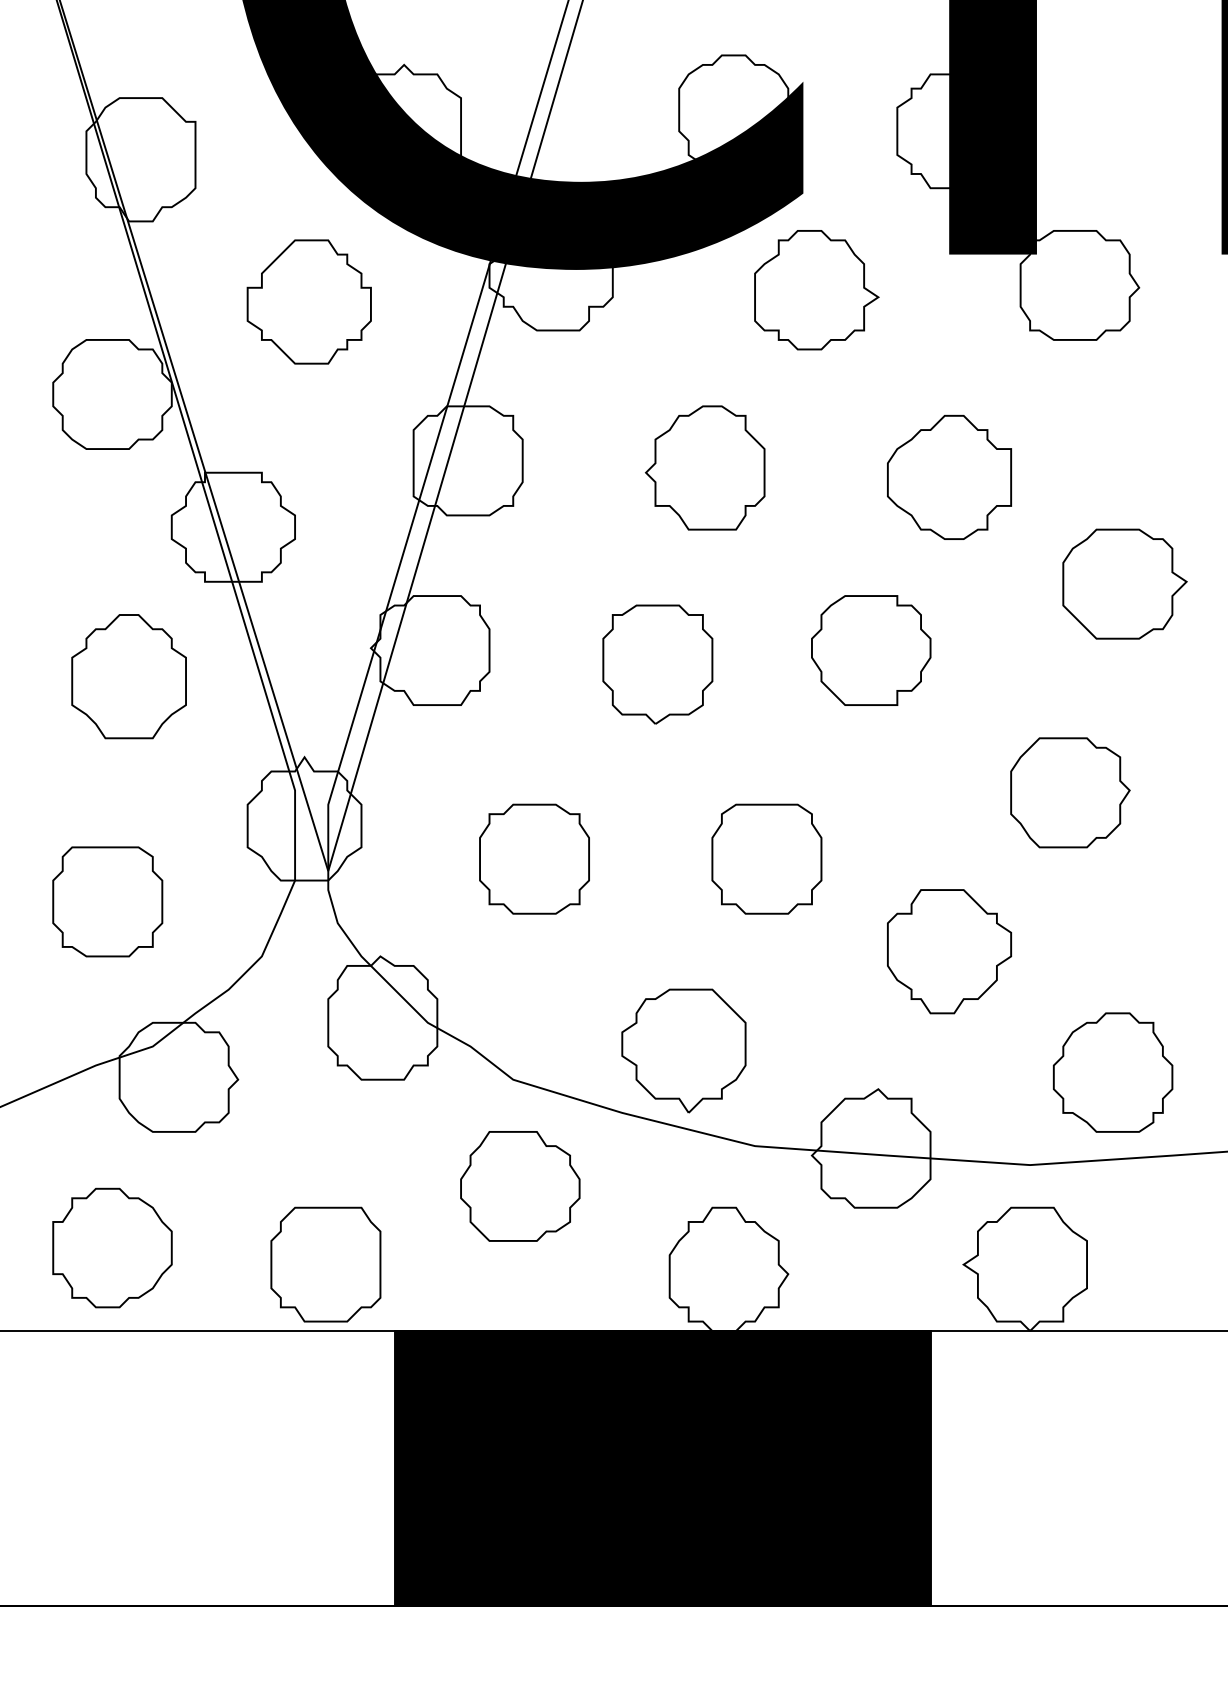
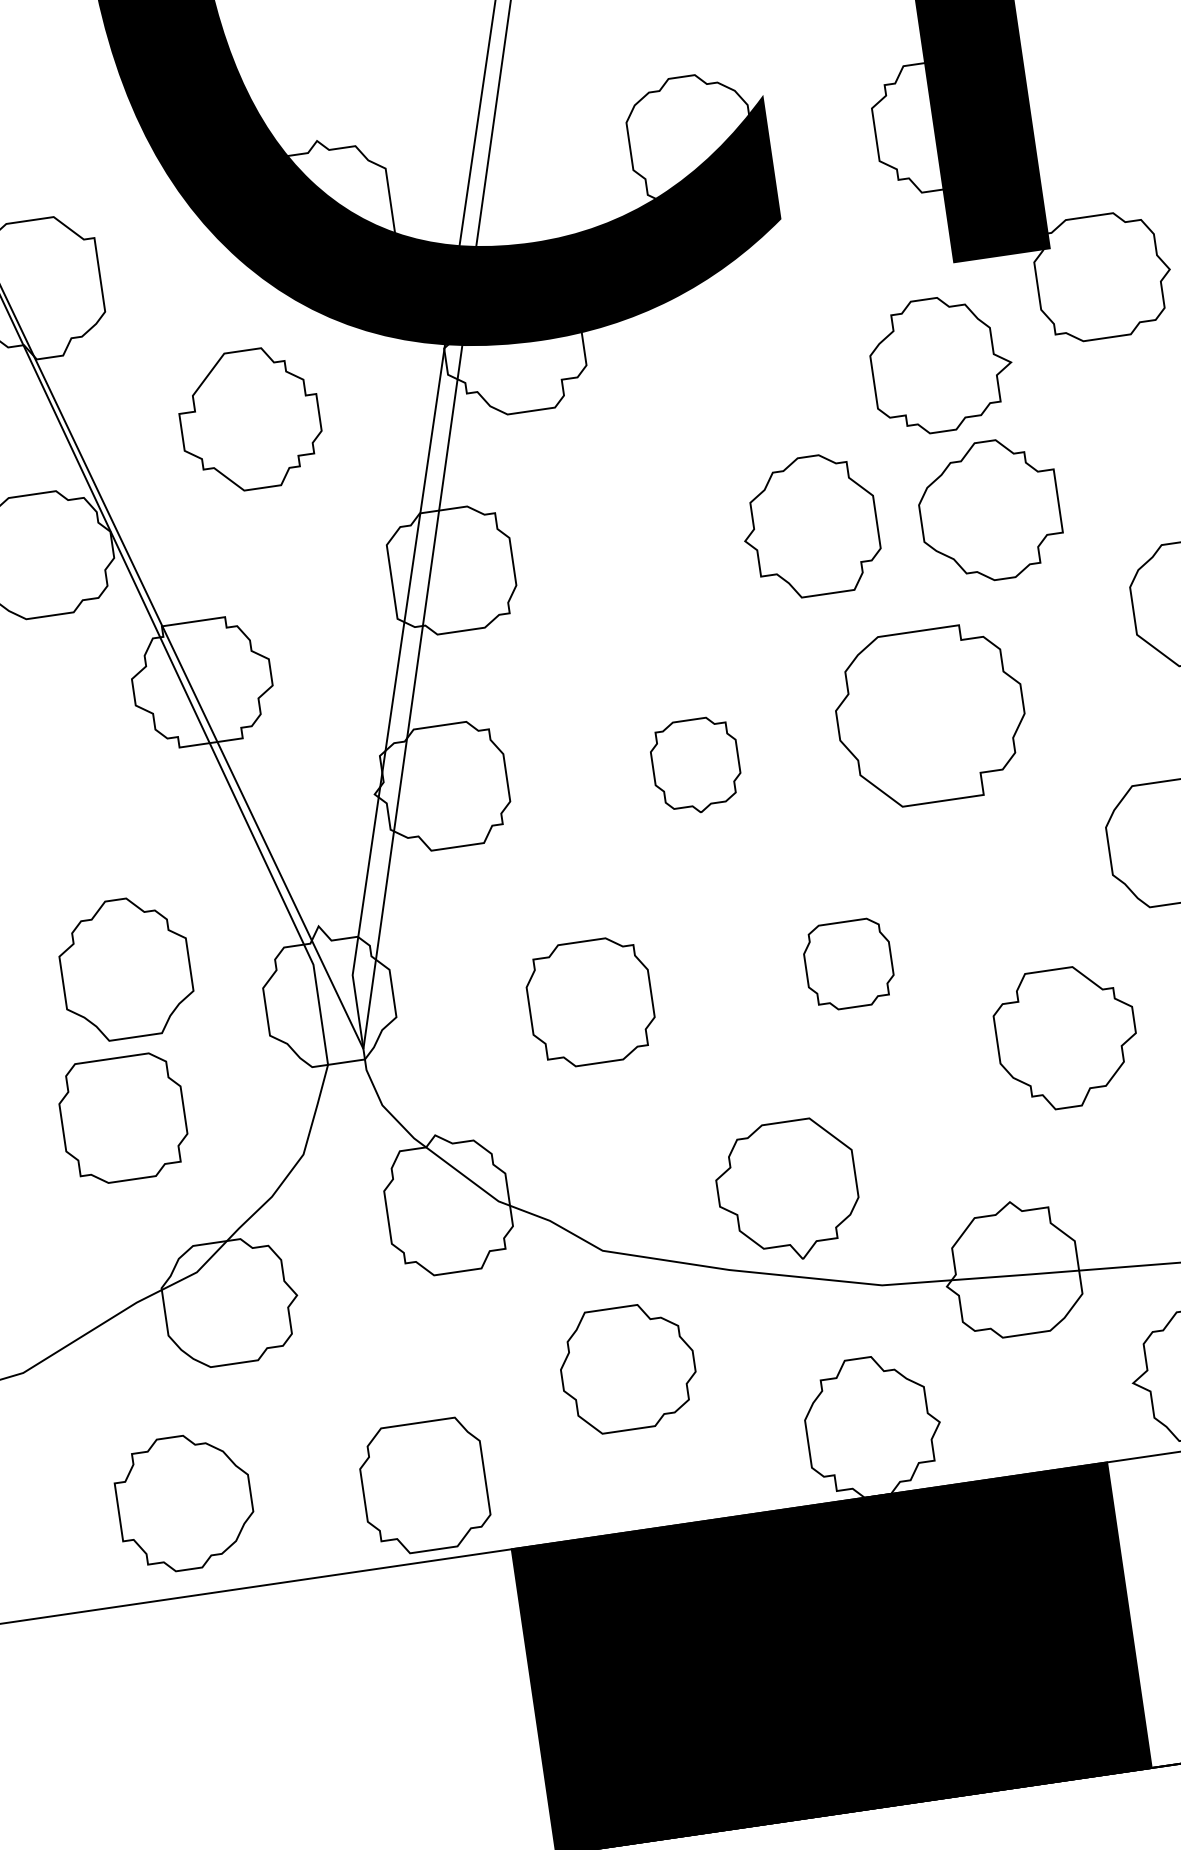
part: (816, 290) -> (941, 364), moved
part: (705, 467) -> (810, 525), moved
part: (871, 650) -> (931, 715), size x1.4
part: (657, 664) -> (695, 766), size x0.7
part: (128, 676) -> (124, 968), moved
part: (766, 858) -> (848, 963), size x0.7

